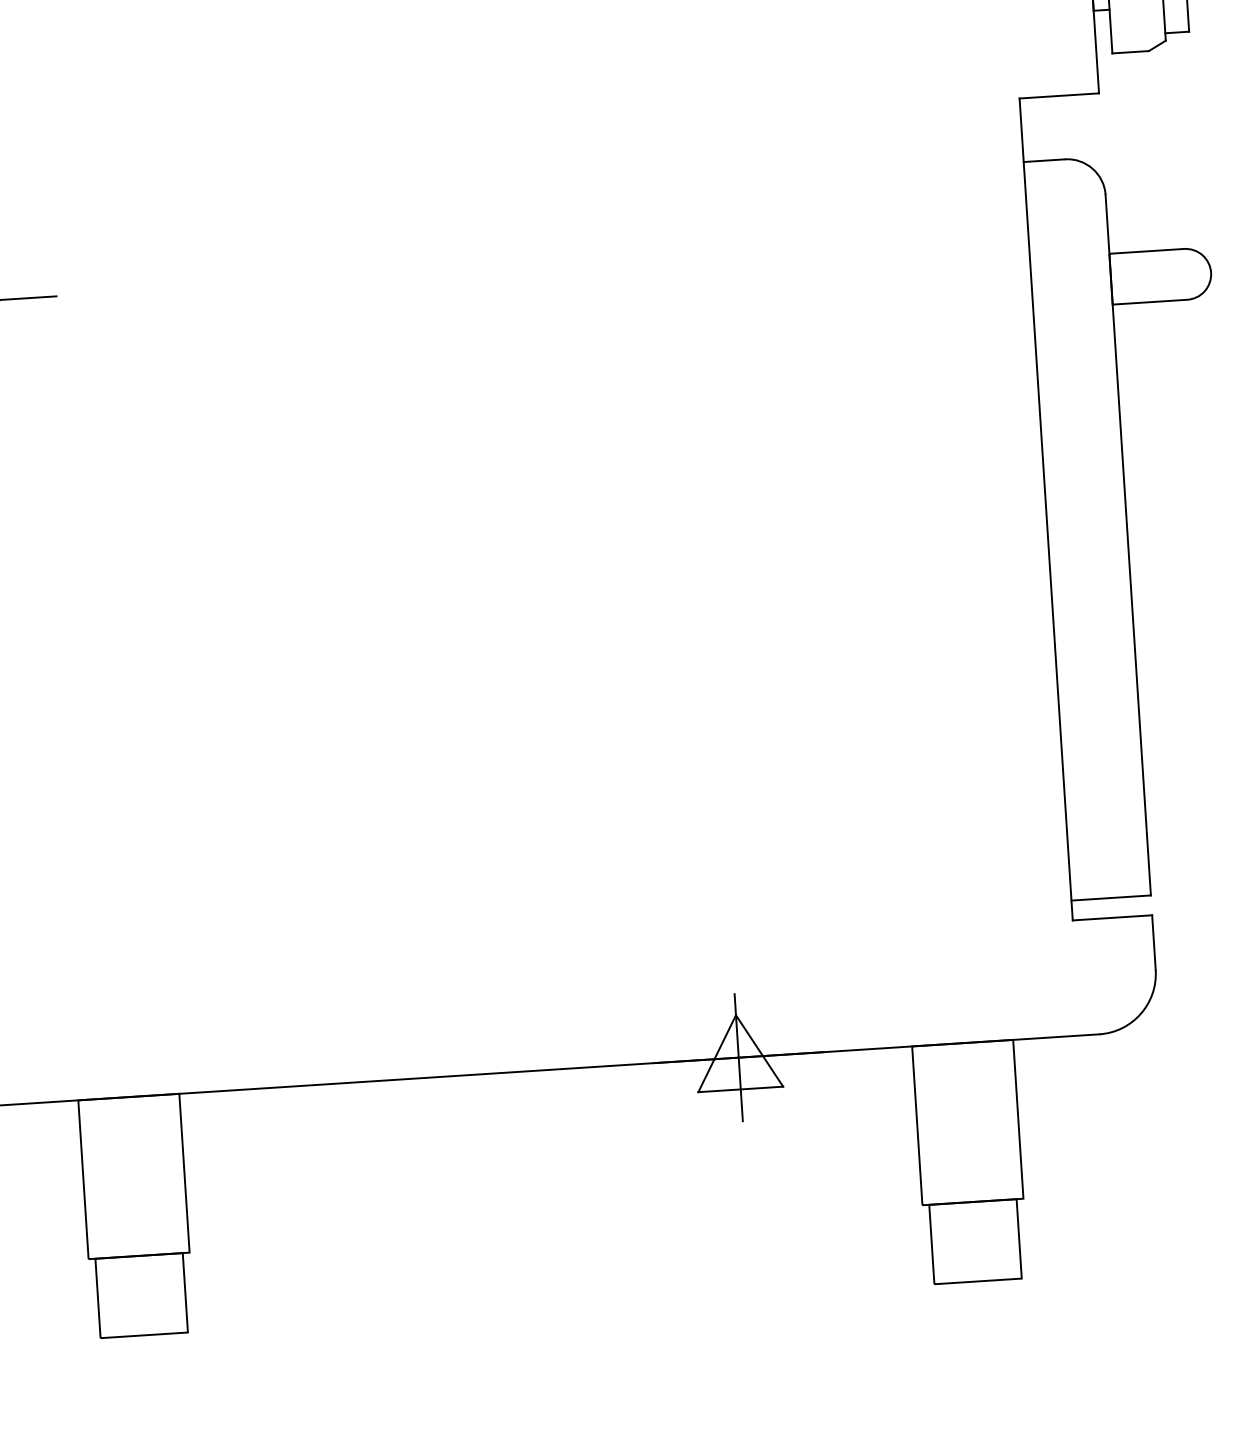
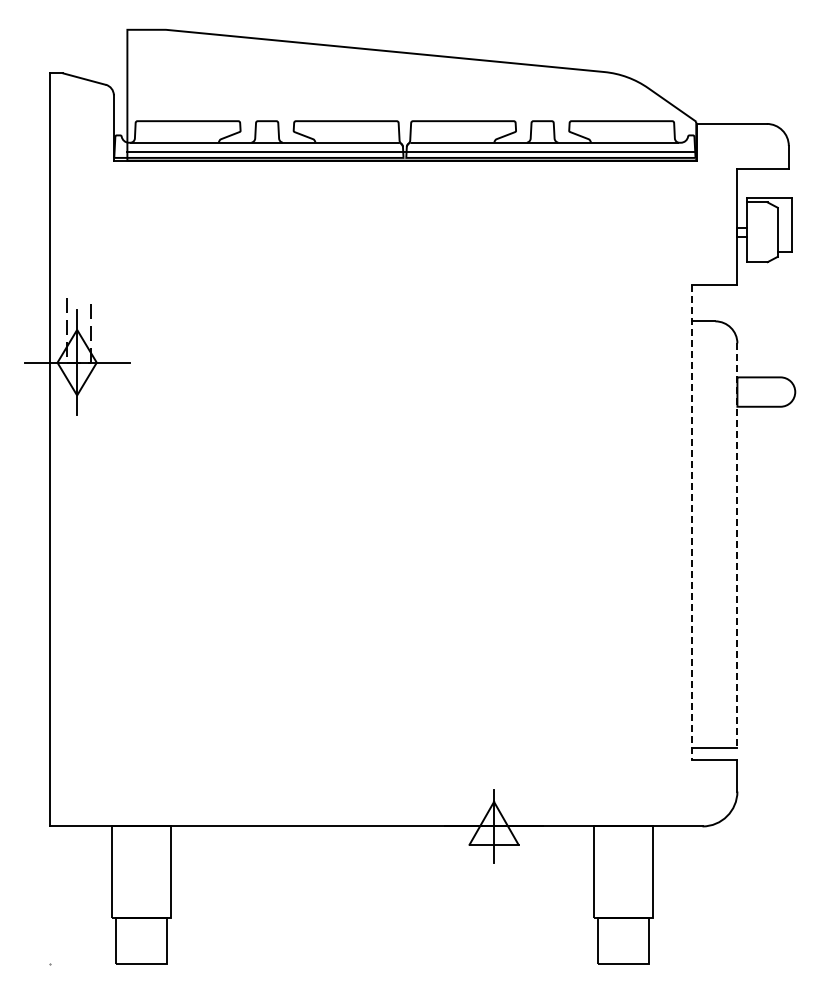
line: (1046, 509) -> (691, 522), solid -> dashed
line: (1128, 546) -> (737, 546), solid -> dashed

